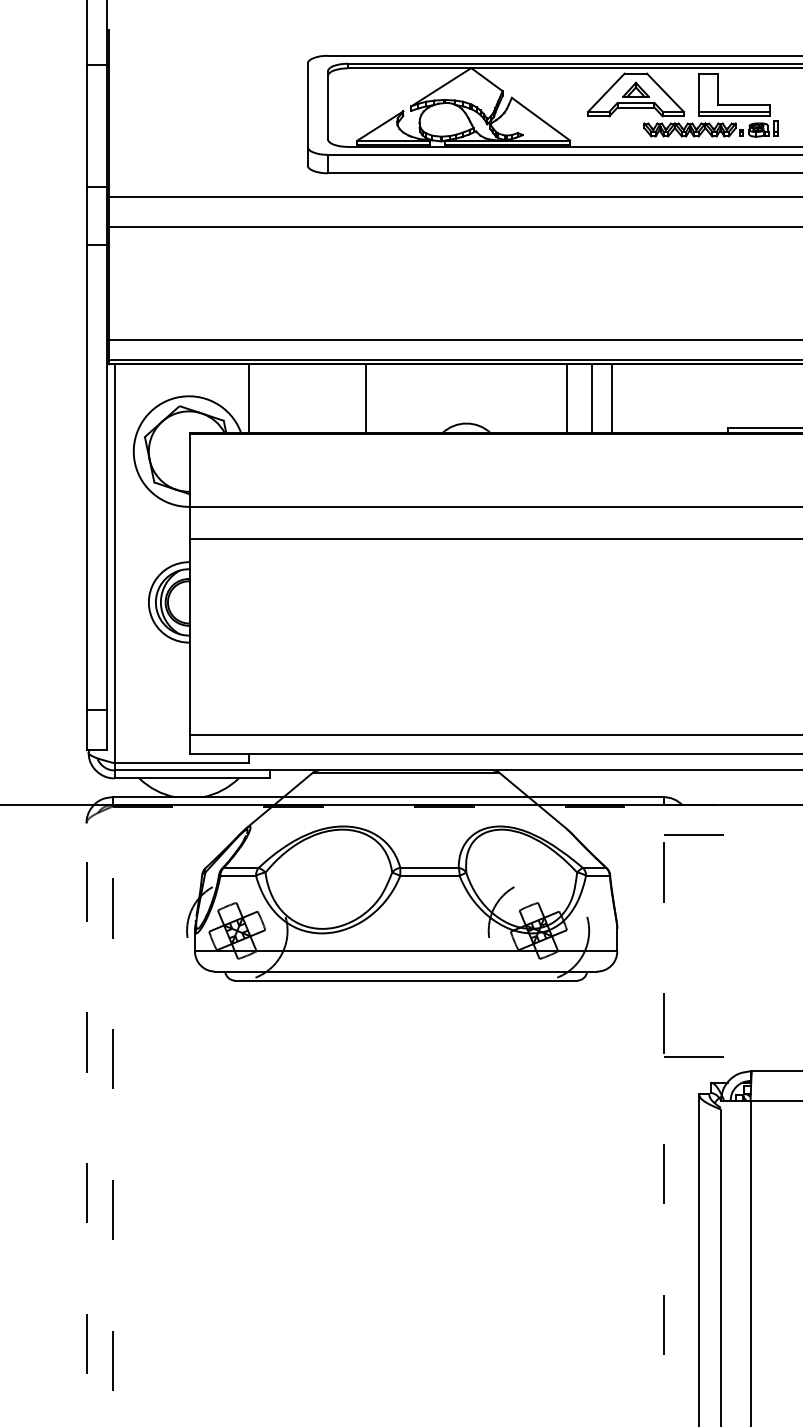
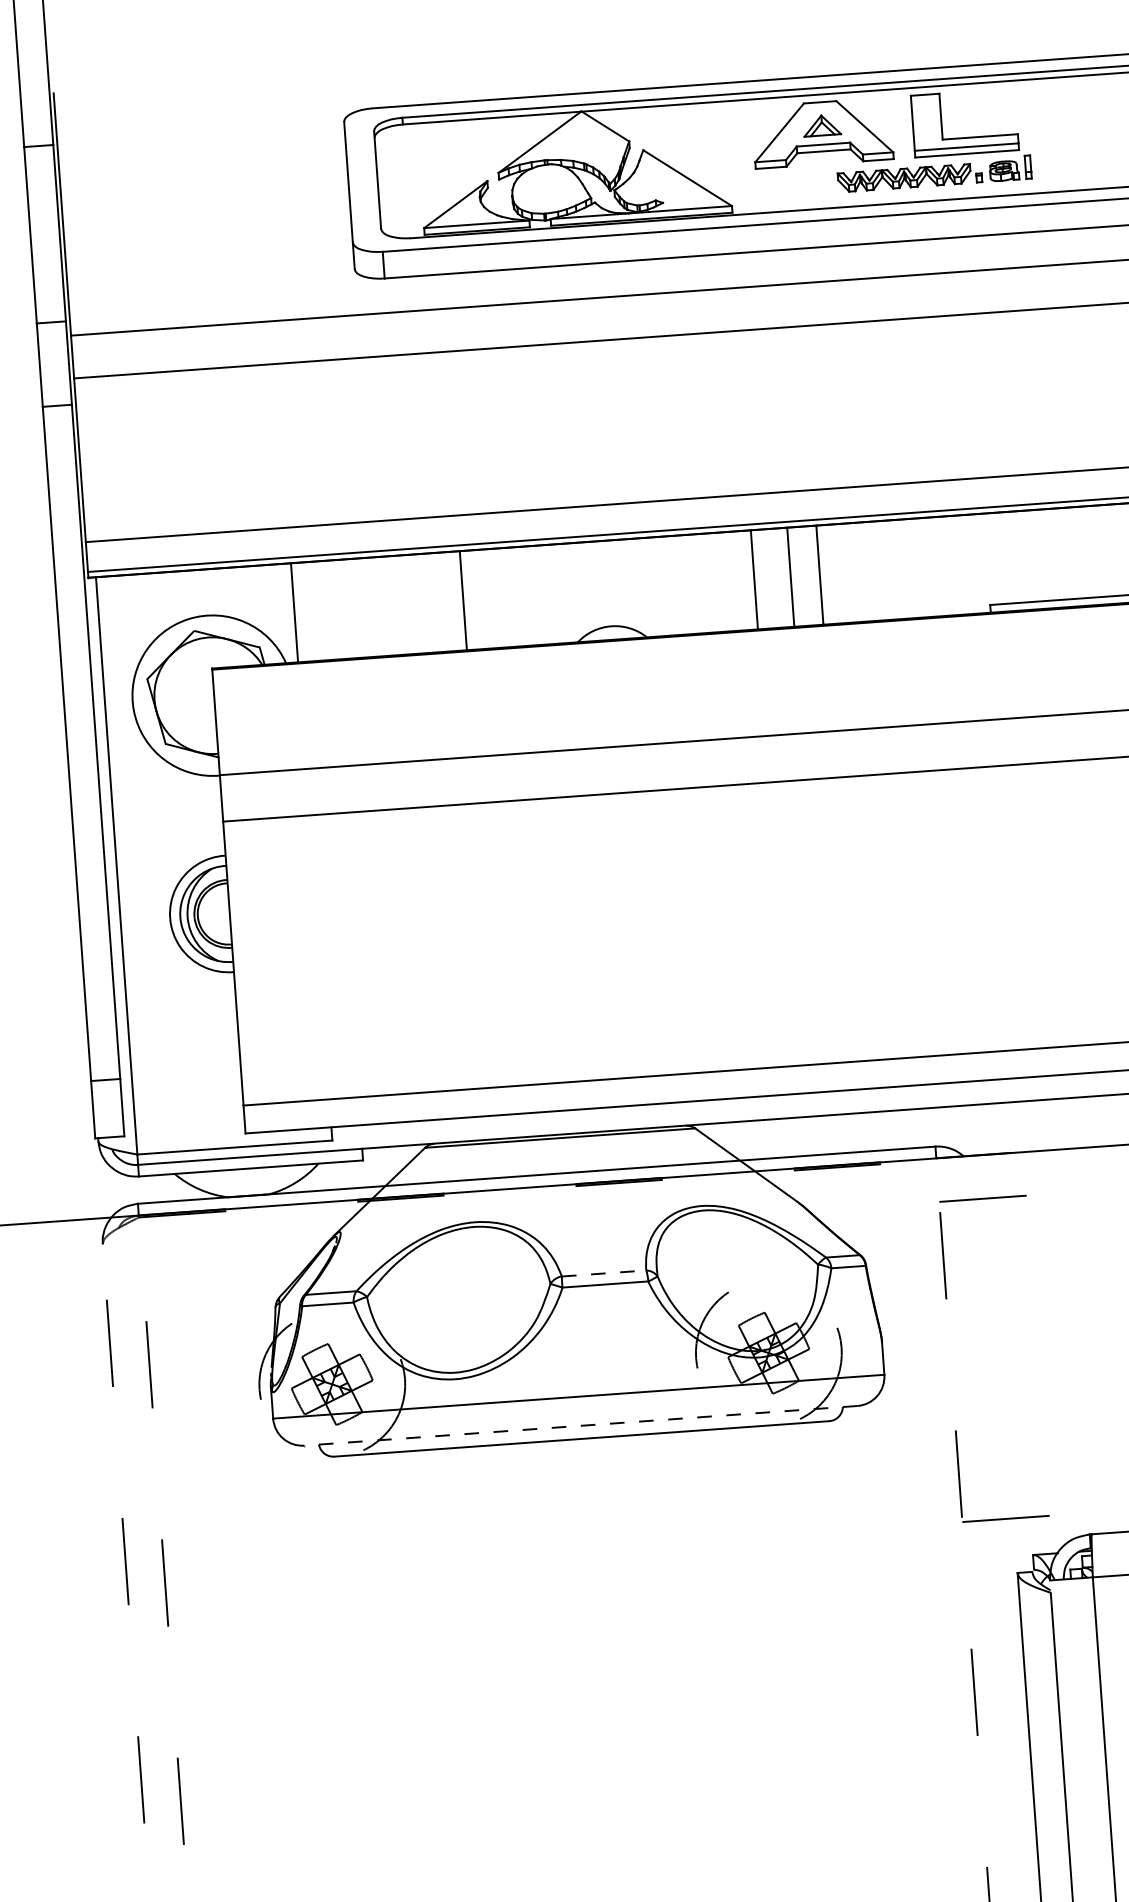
line: (430, 868) -> (605, 1274), solid -> dashed
line: (405, 971) -> (579, 1425), solid -> dashed

